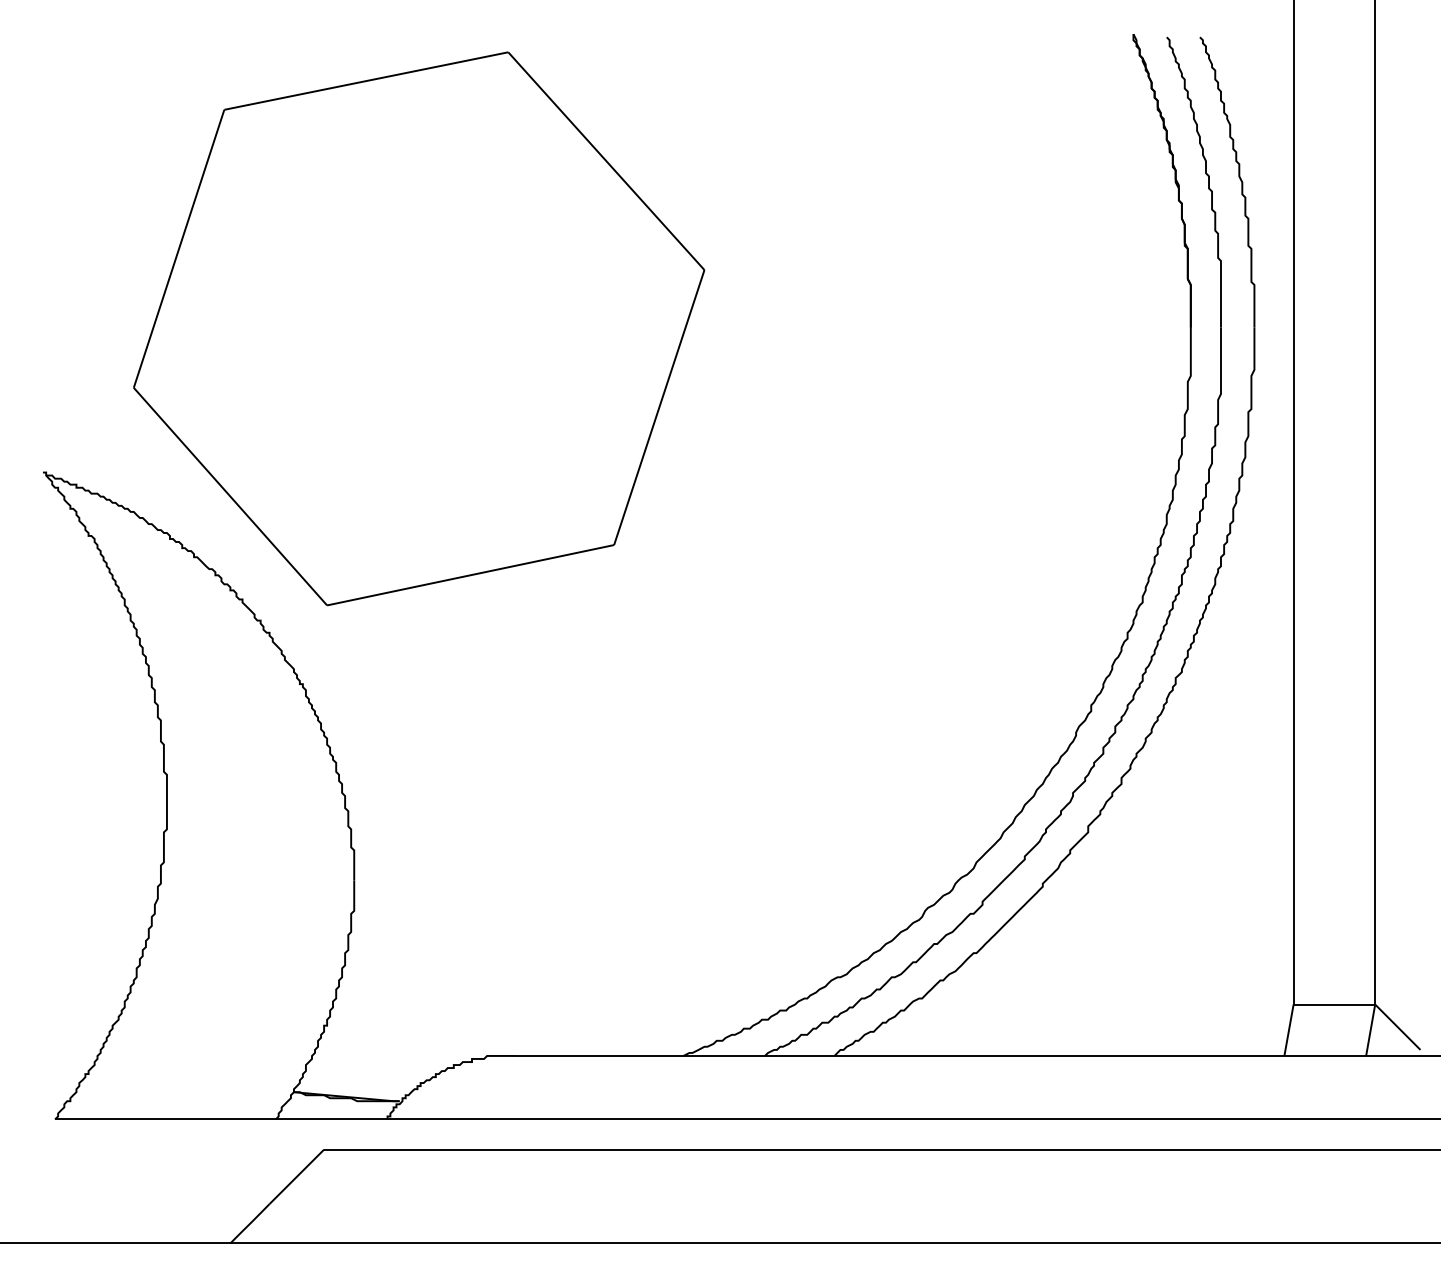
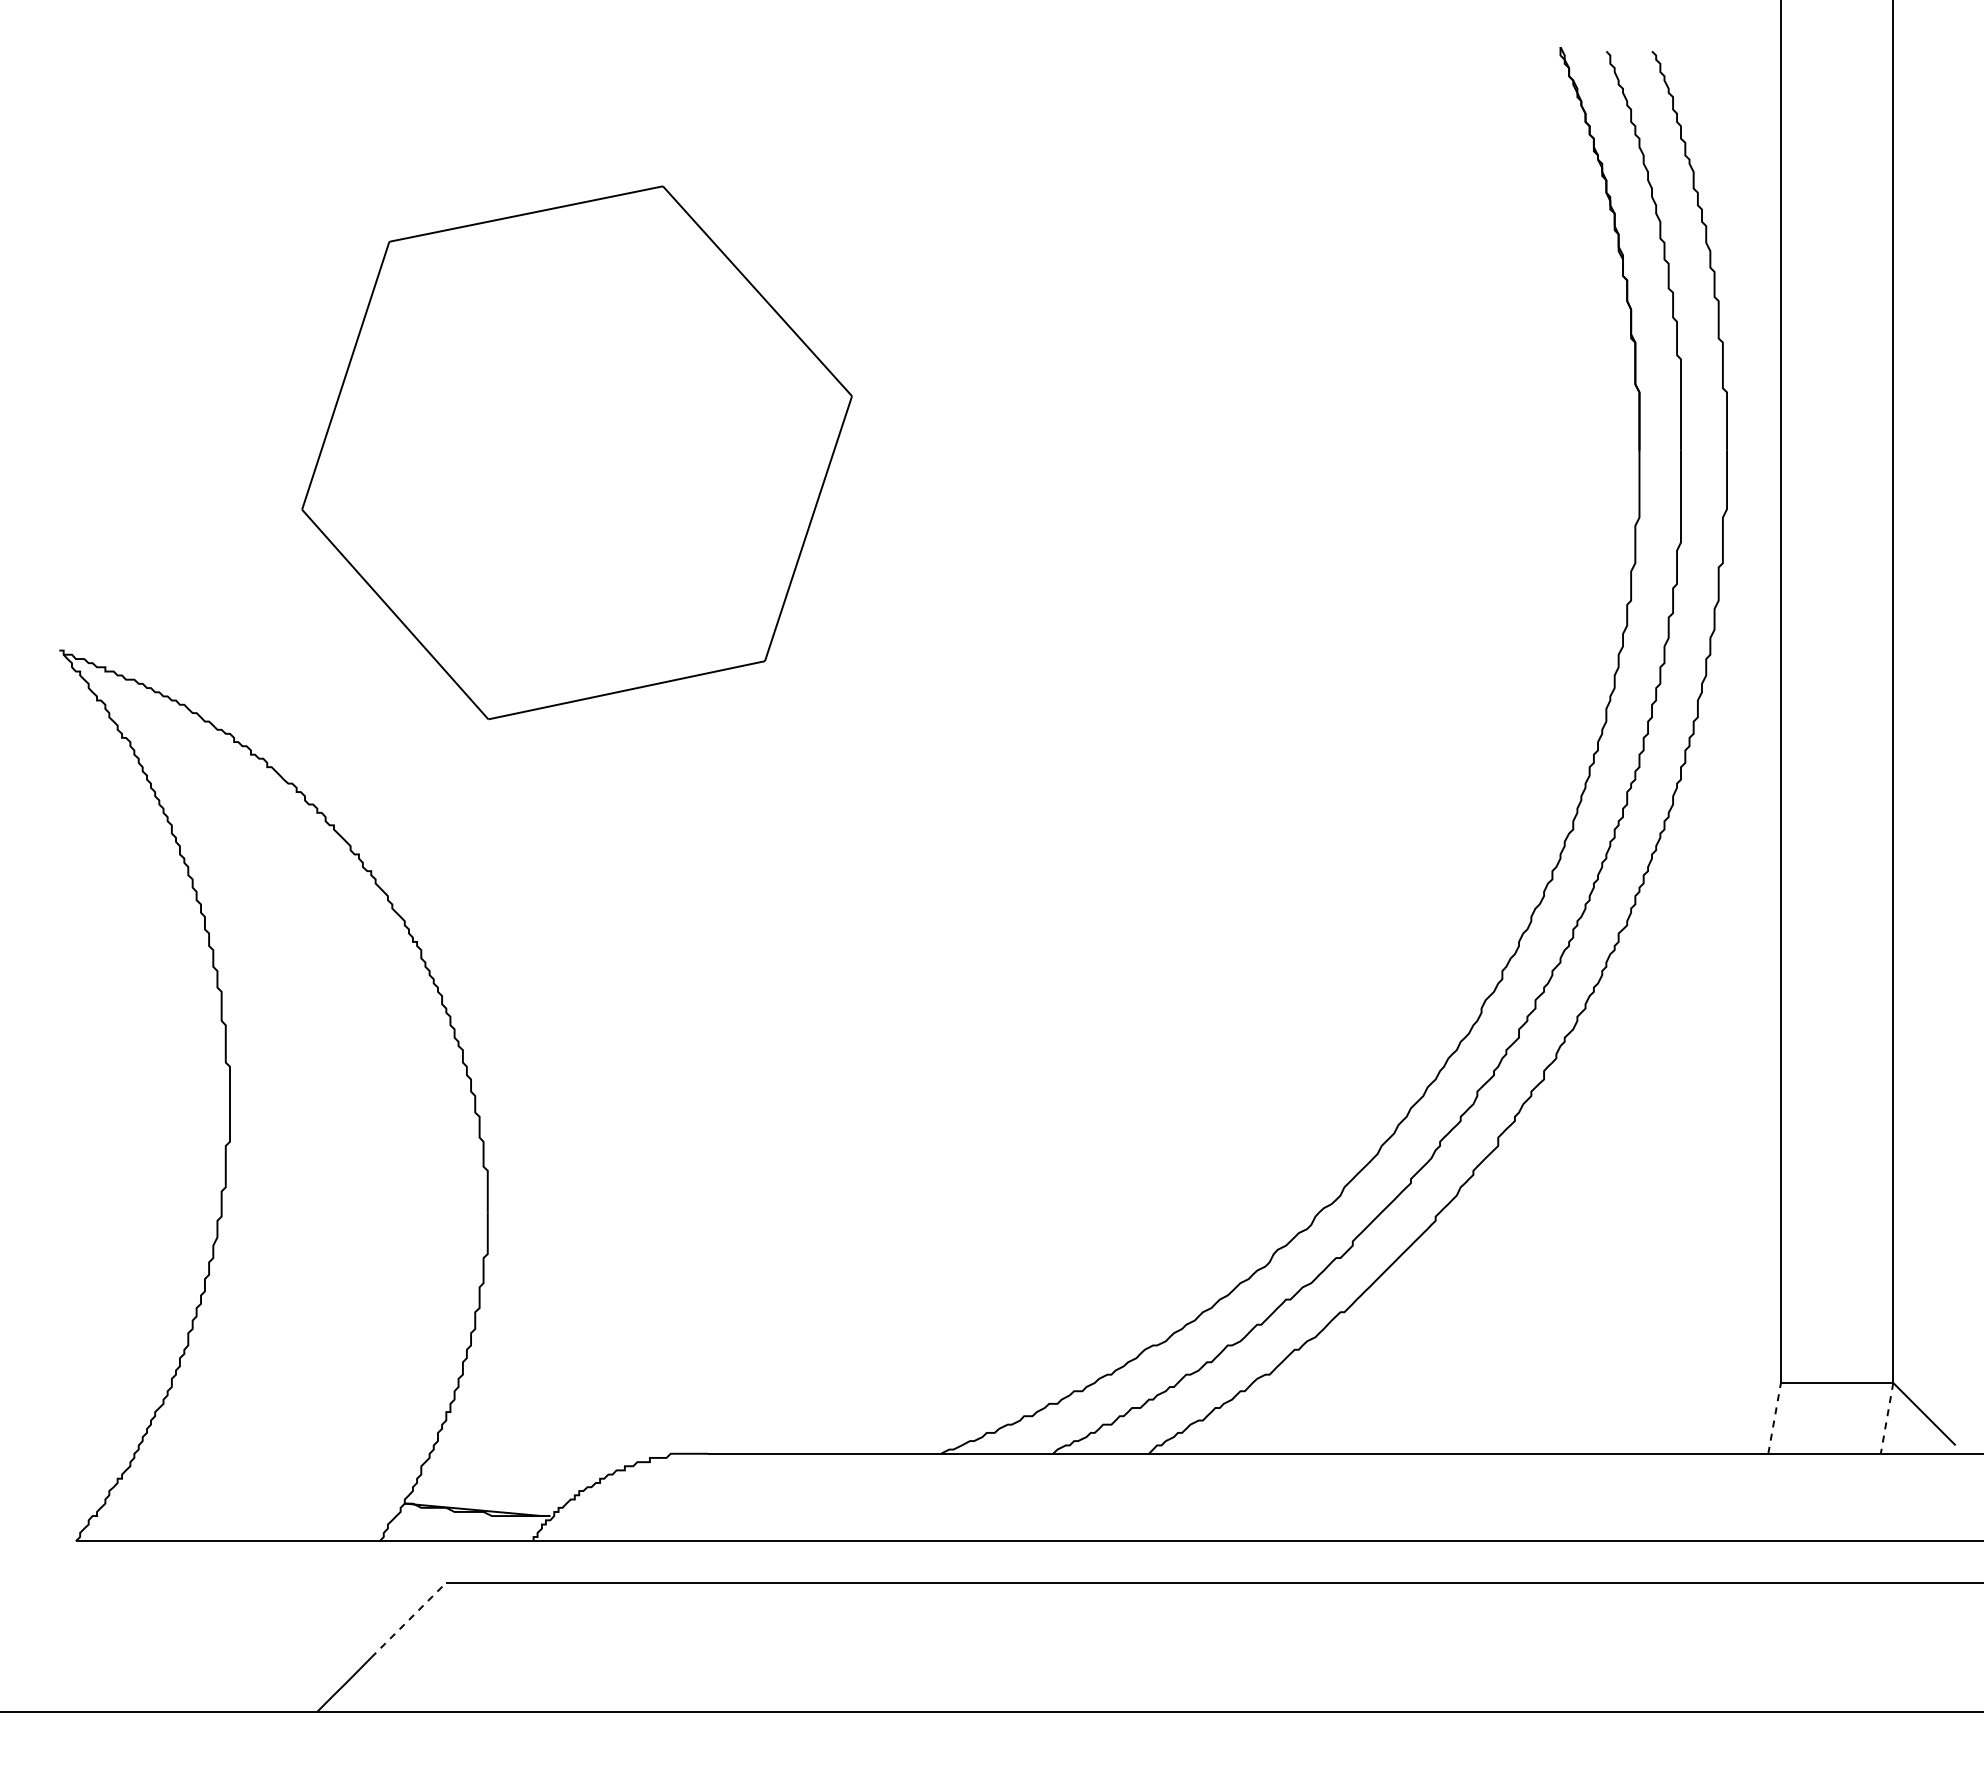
part: (418, 328) -> (576, 452), size x0.7
line: (1288, 1030) -> (1774, 1418), solid -> dashed
line: (1370, 1030) -> (1887, 1418), solid -> dashed
line: (297, 1176) -> (409, 1619), solid -> dashed

